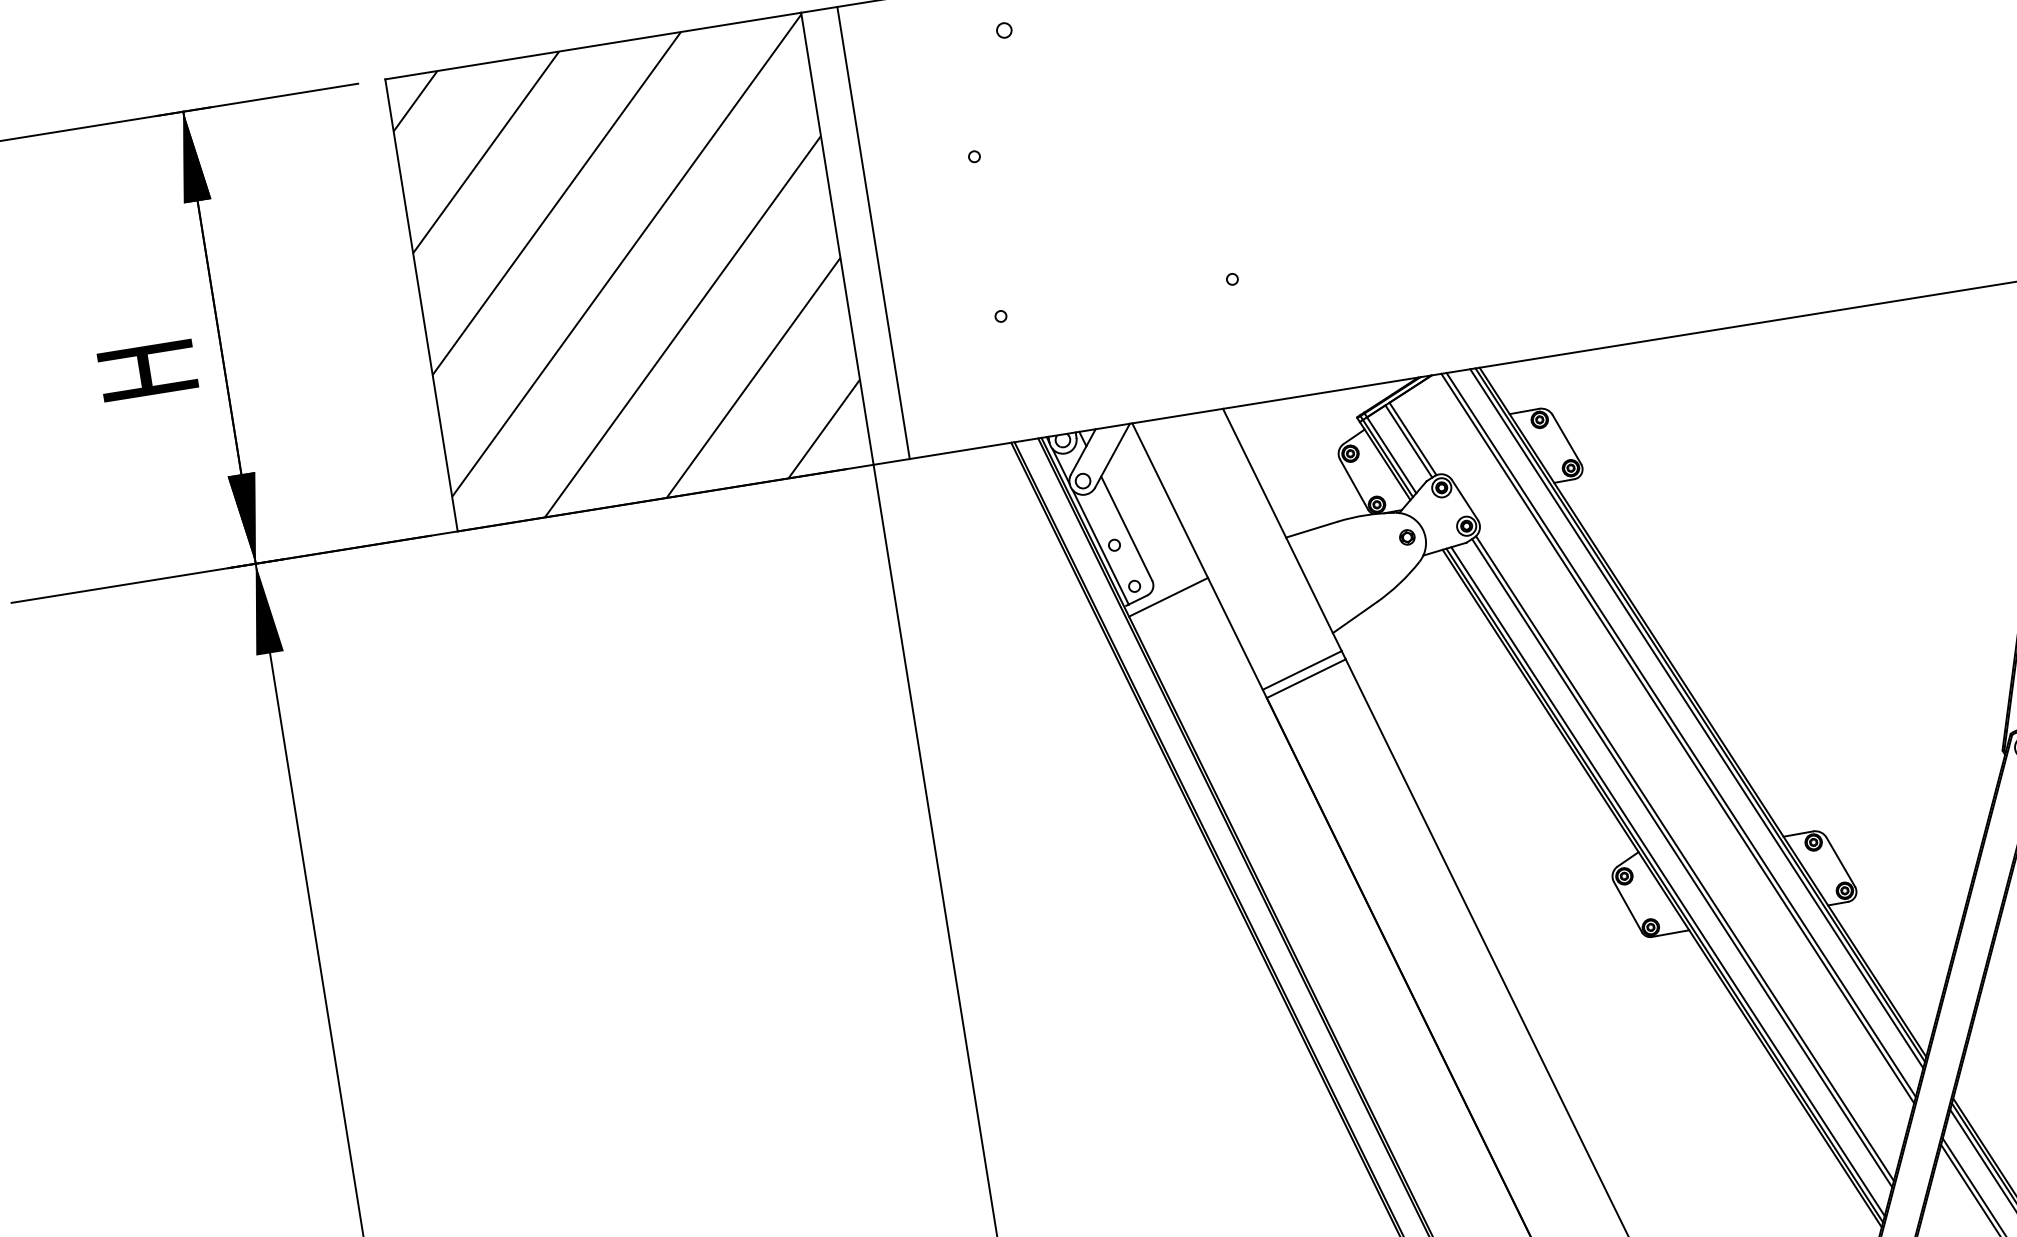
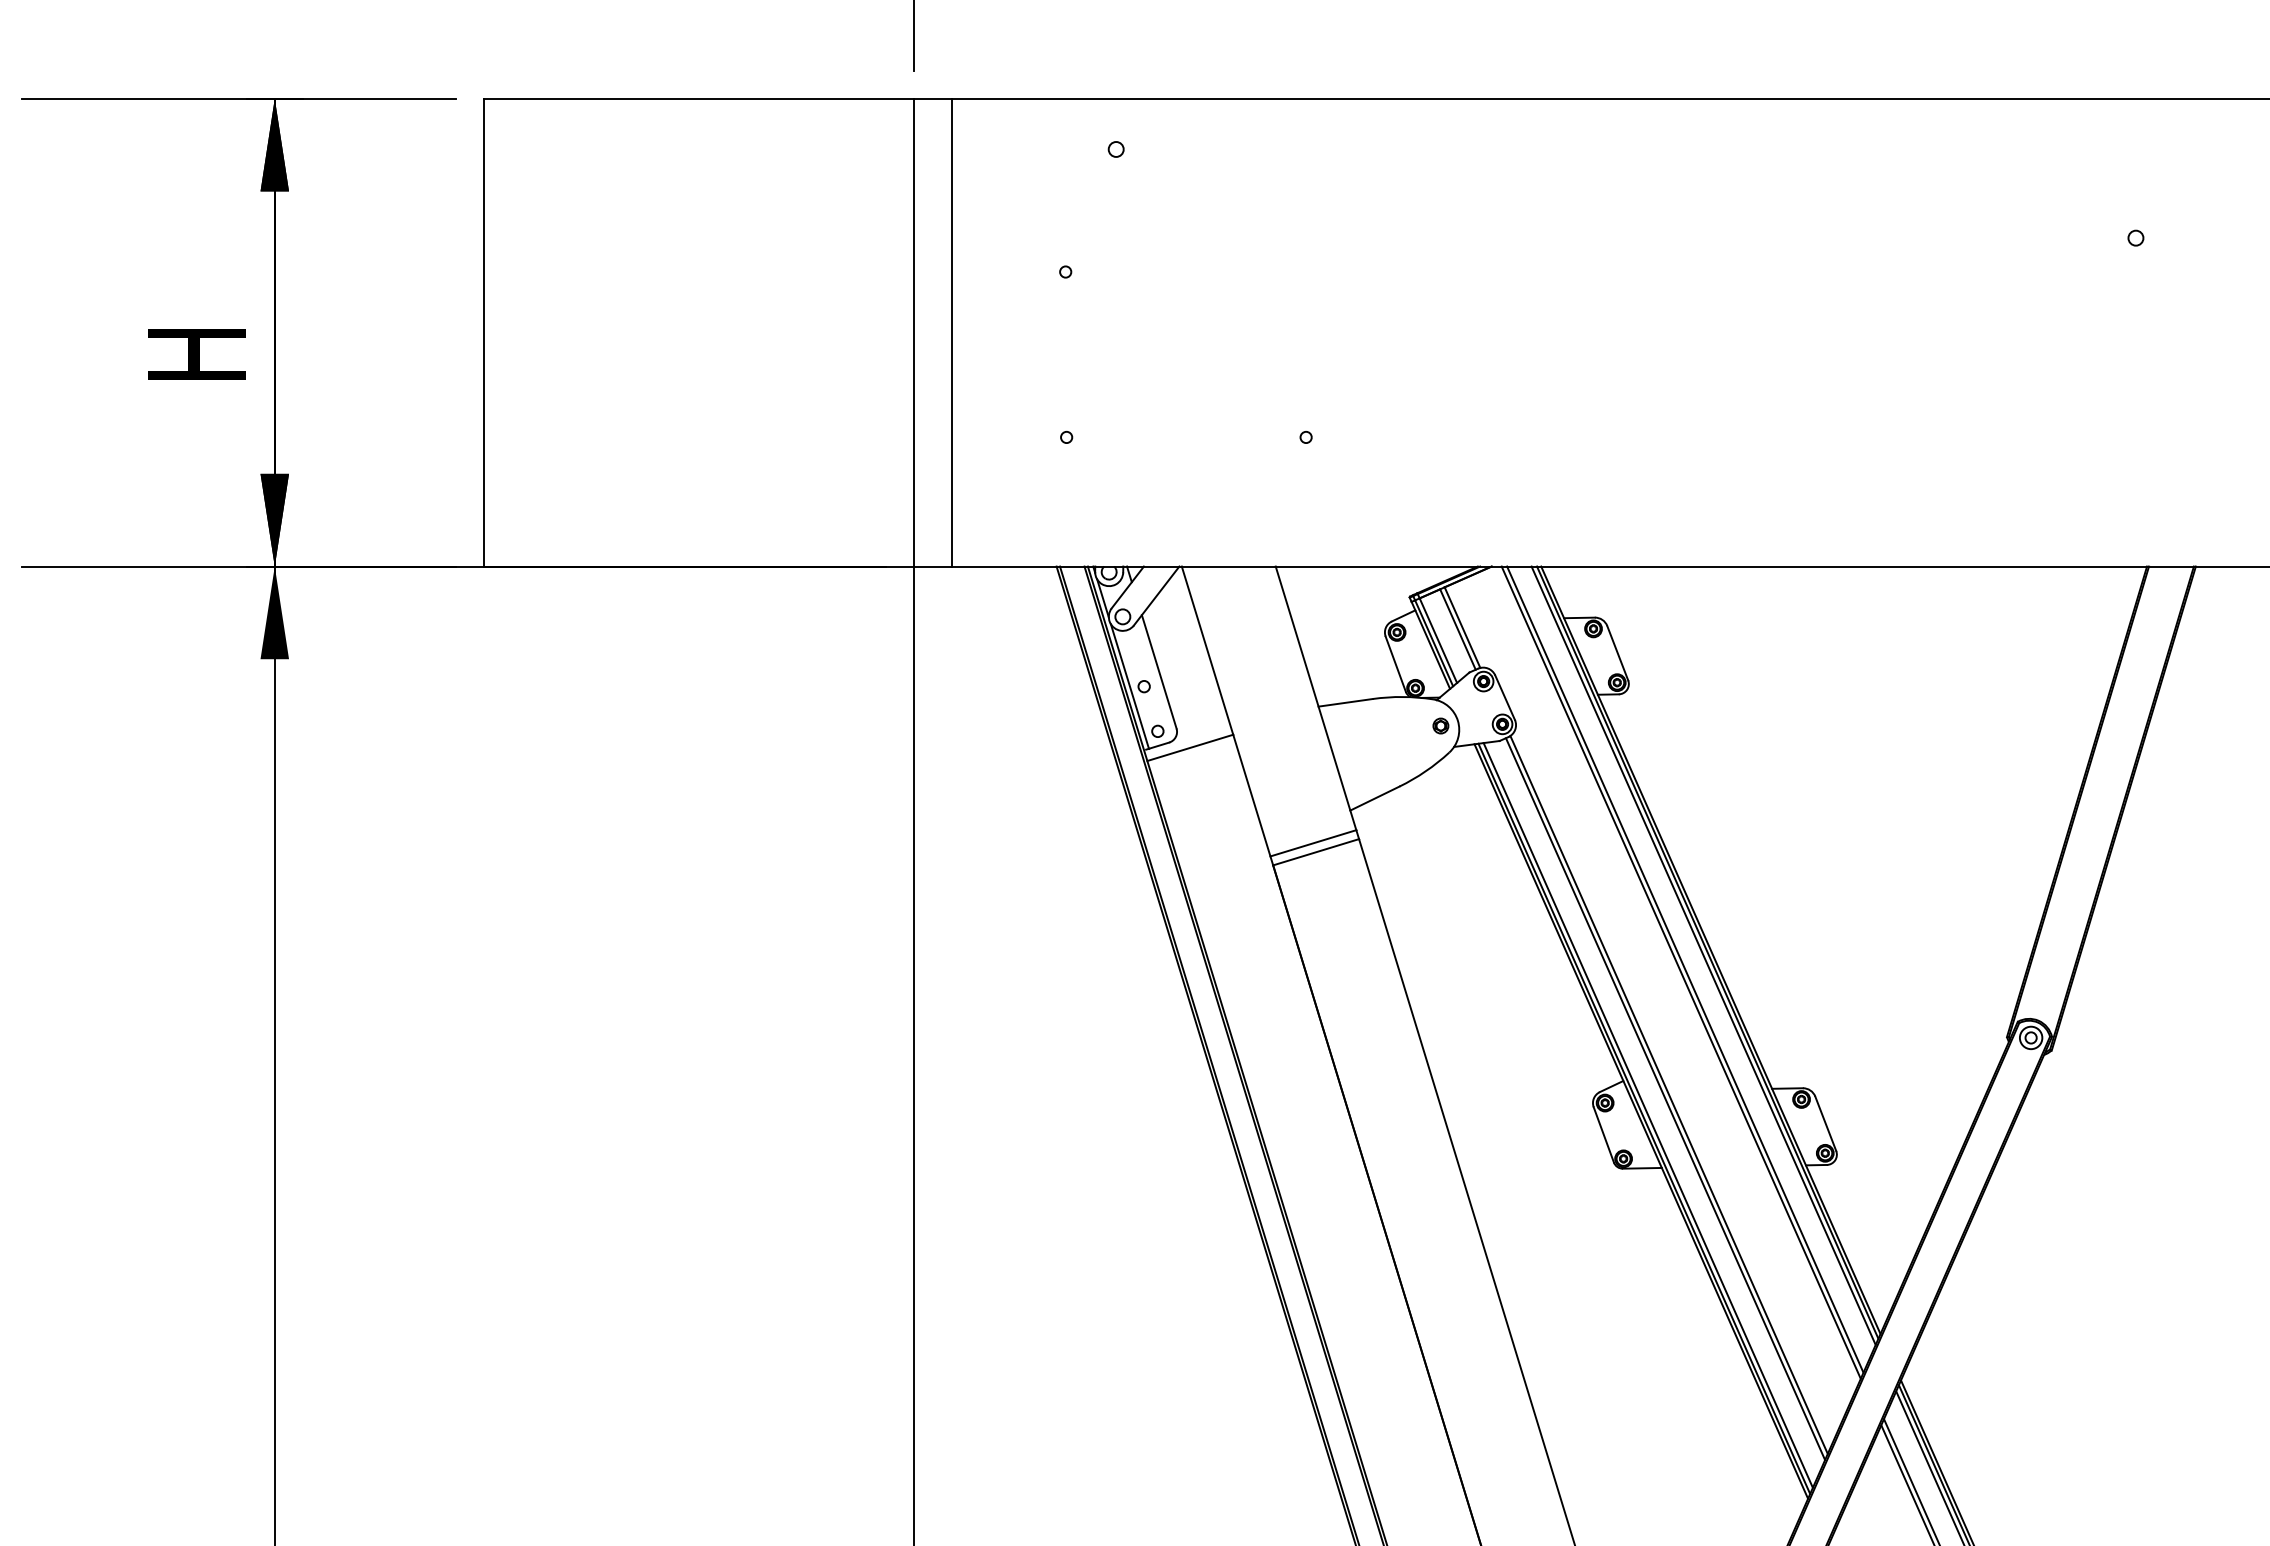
hatch: (628, 272) -> (698, 332), removed

